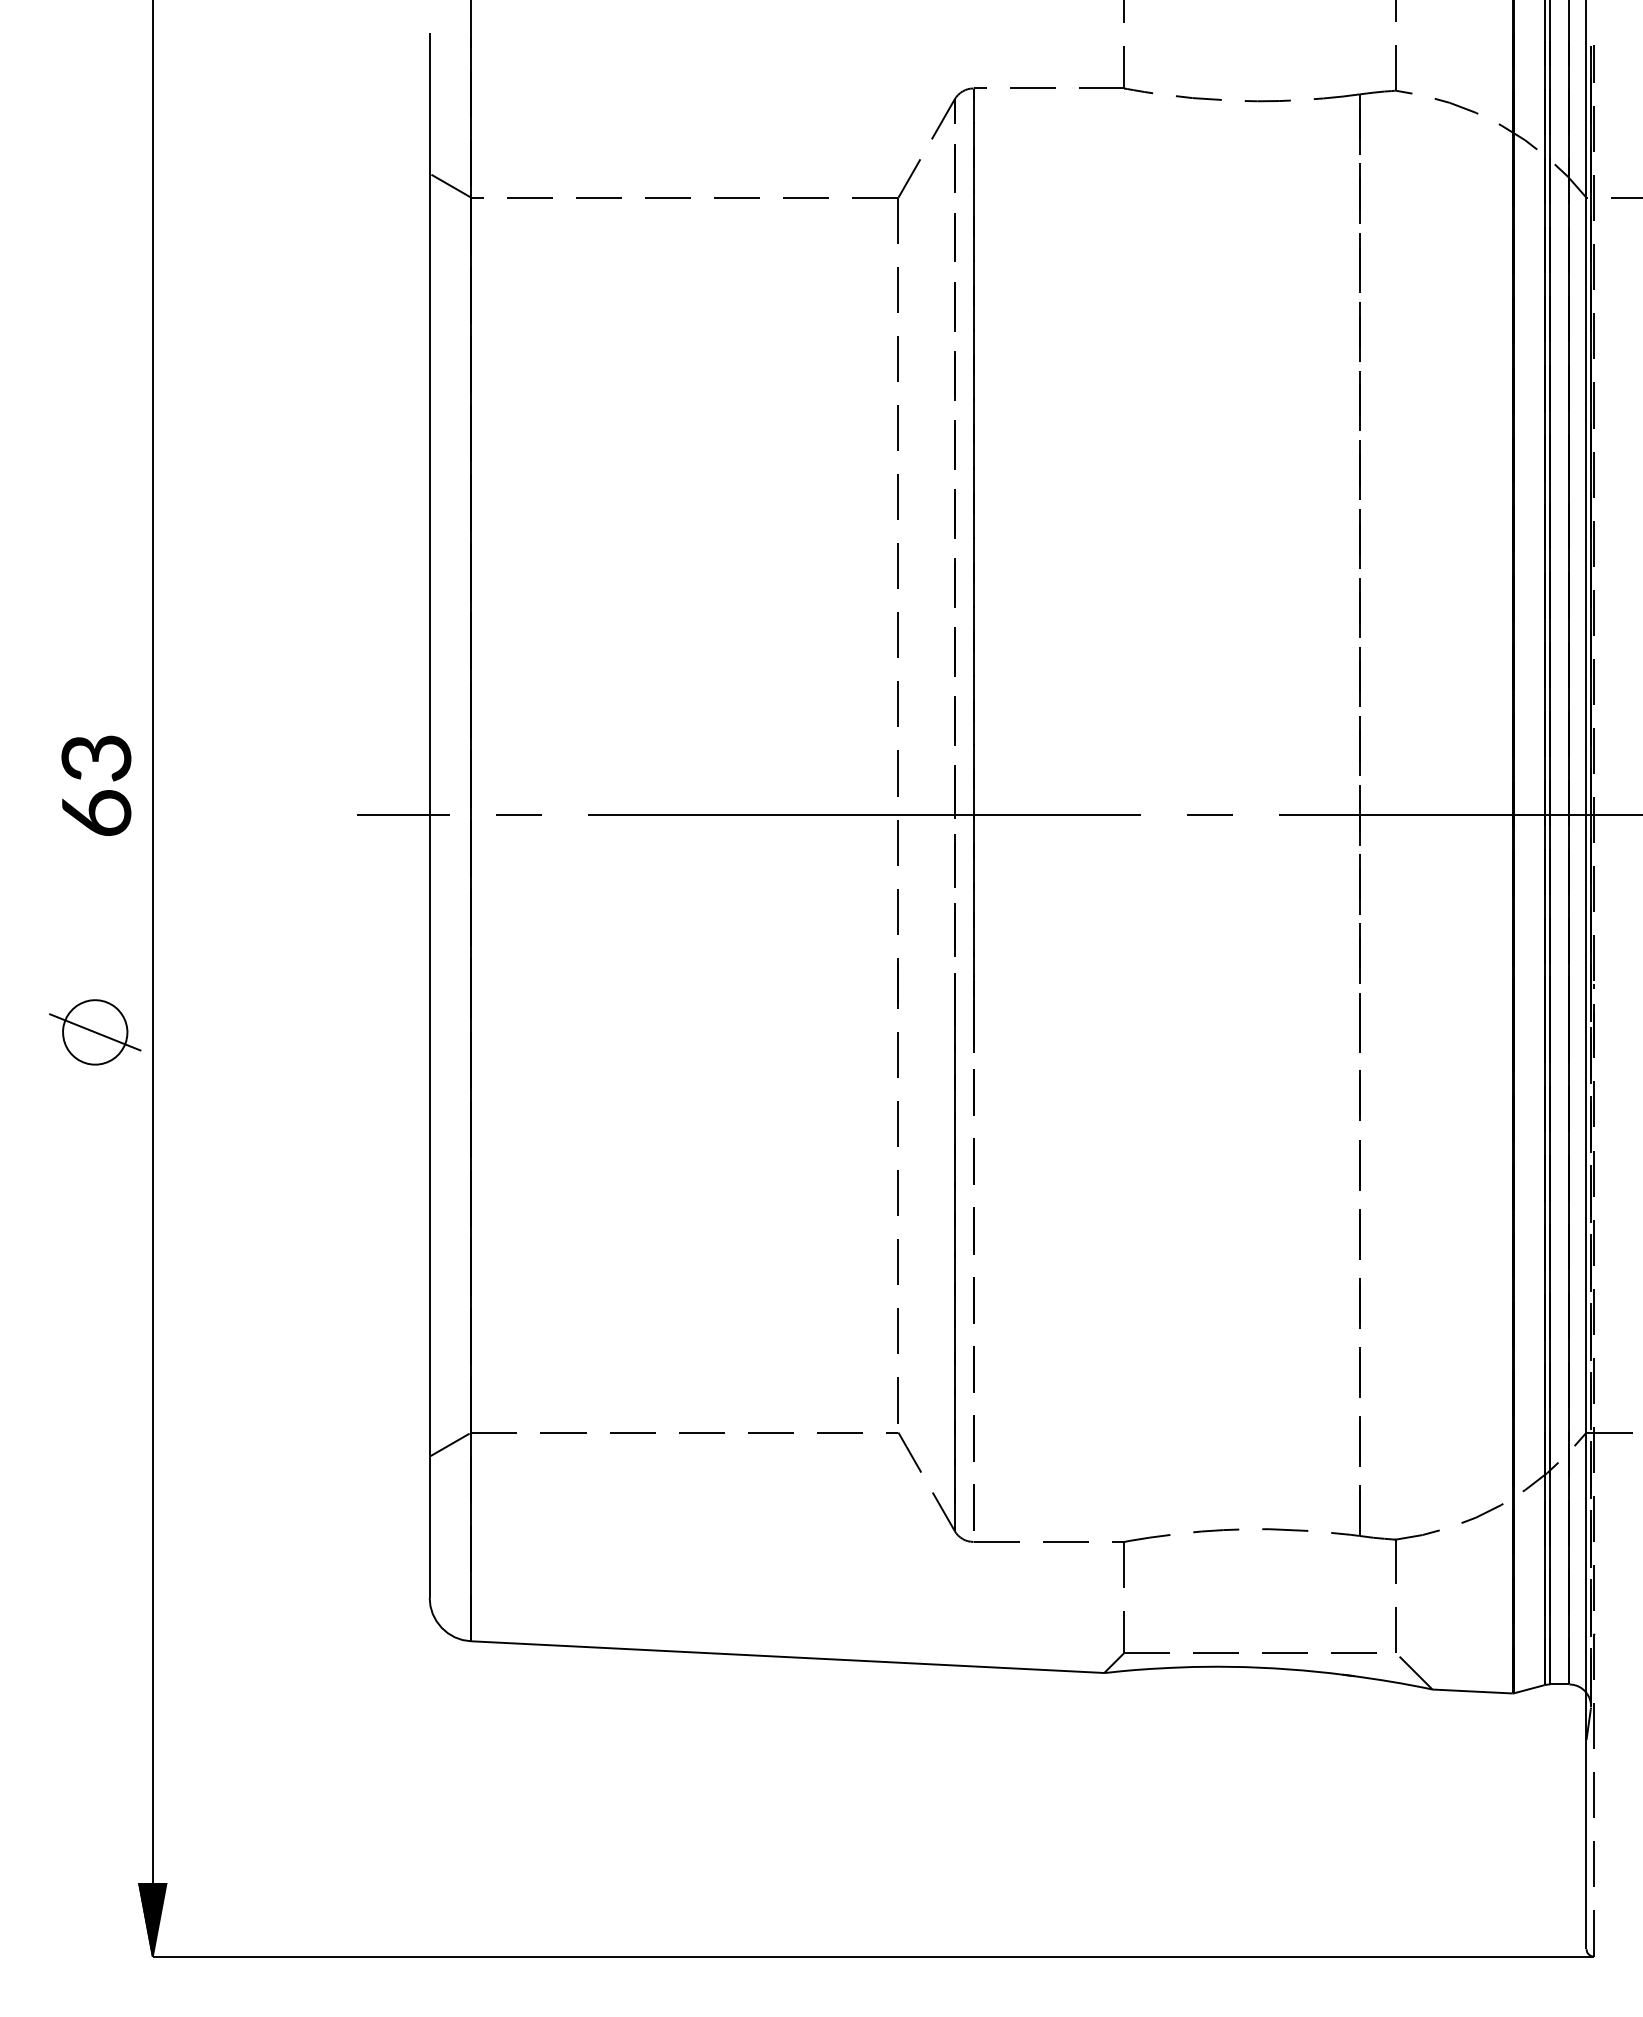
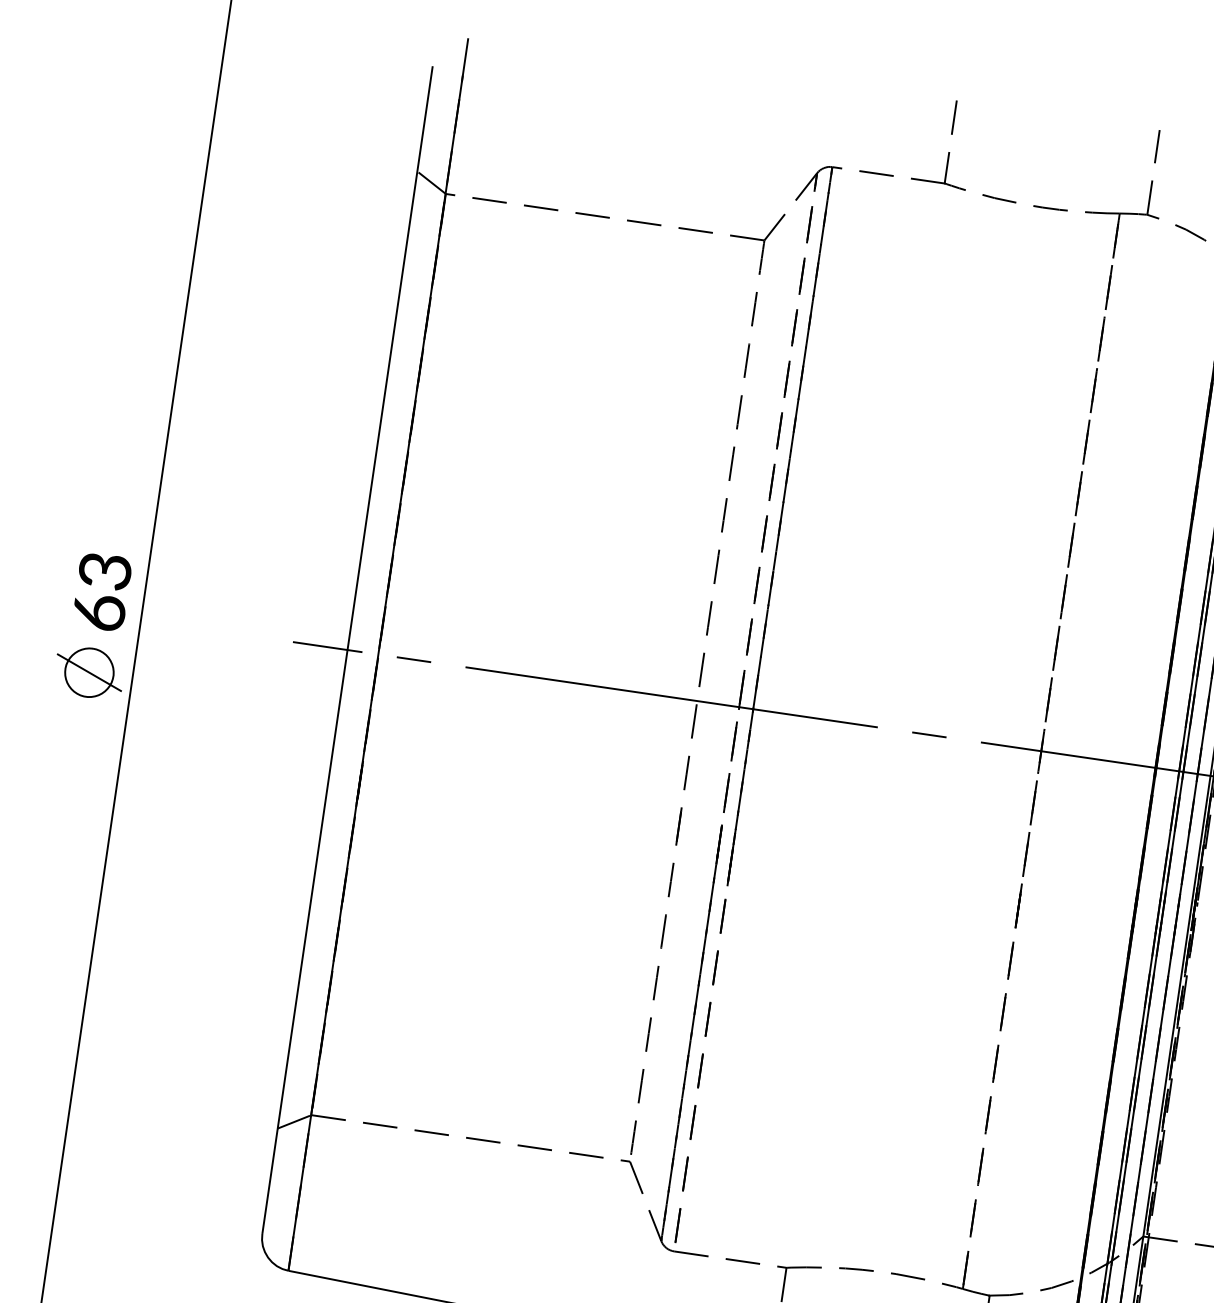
part: (95, 1032) -> (89, 672), moved

